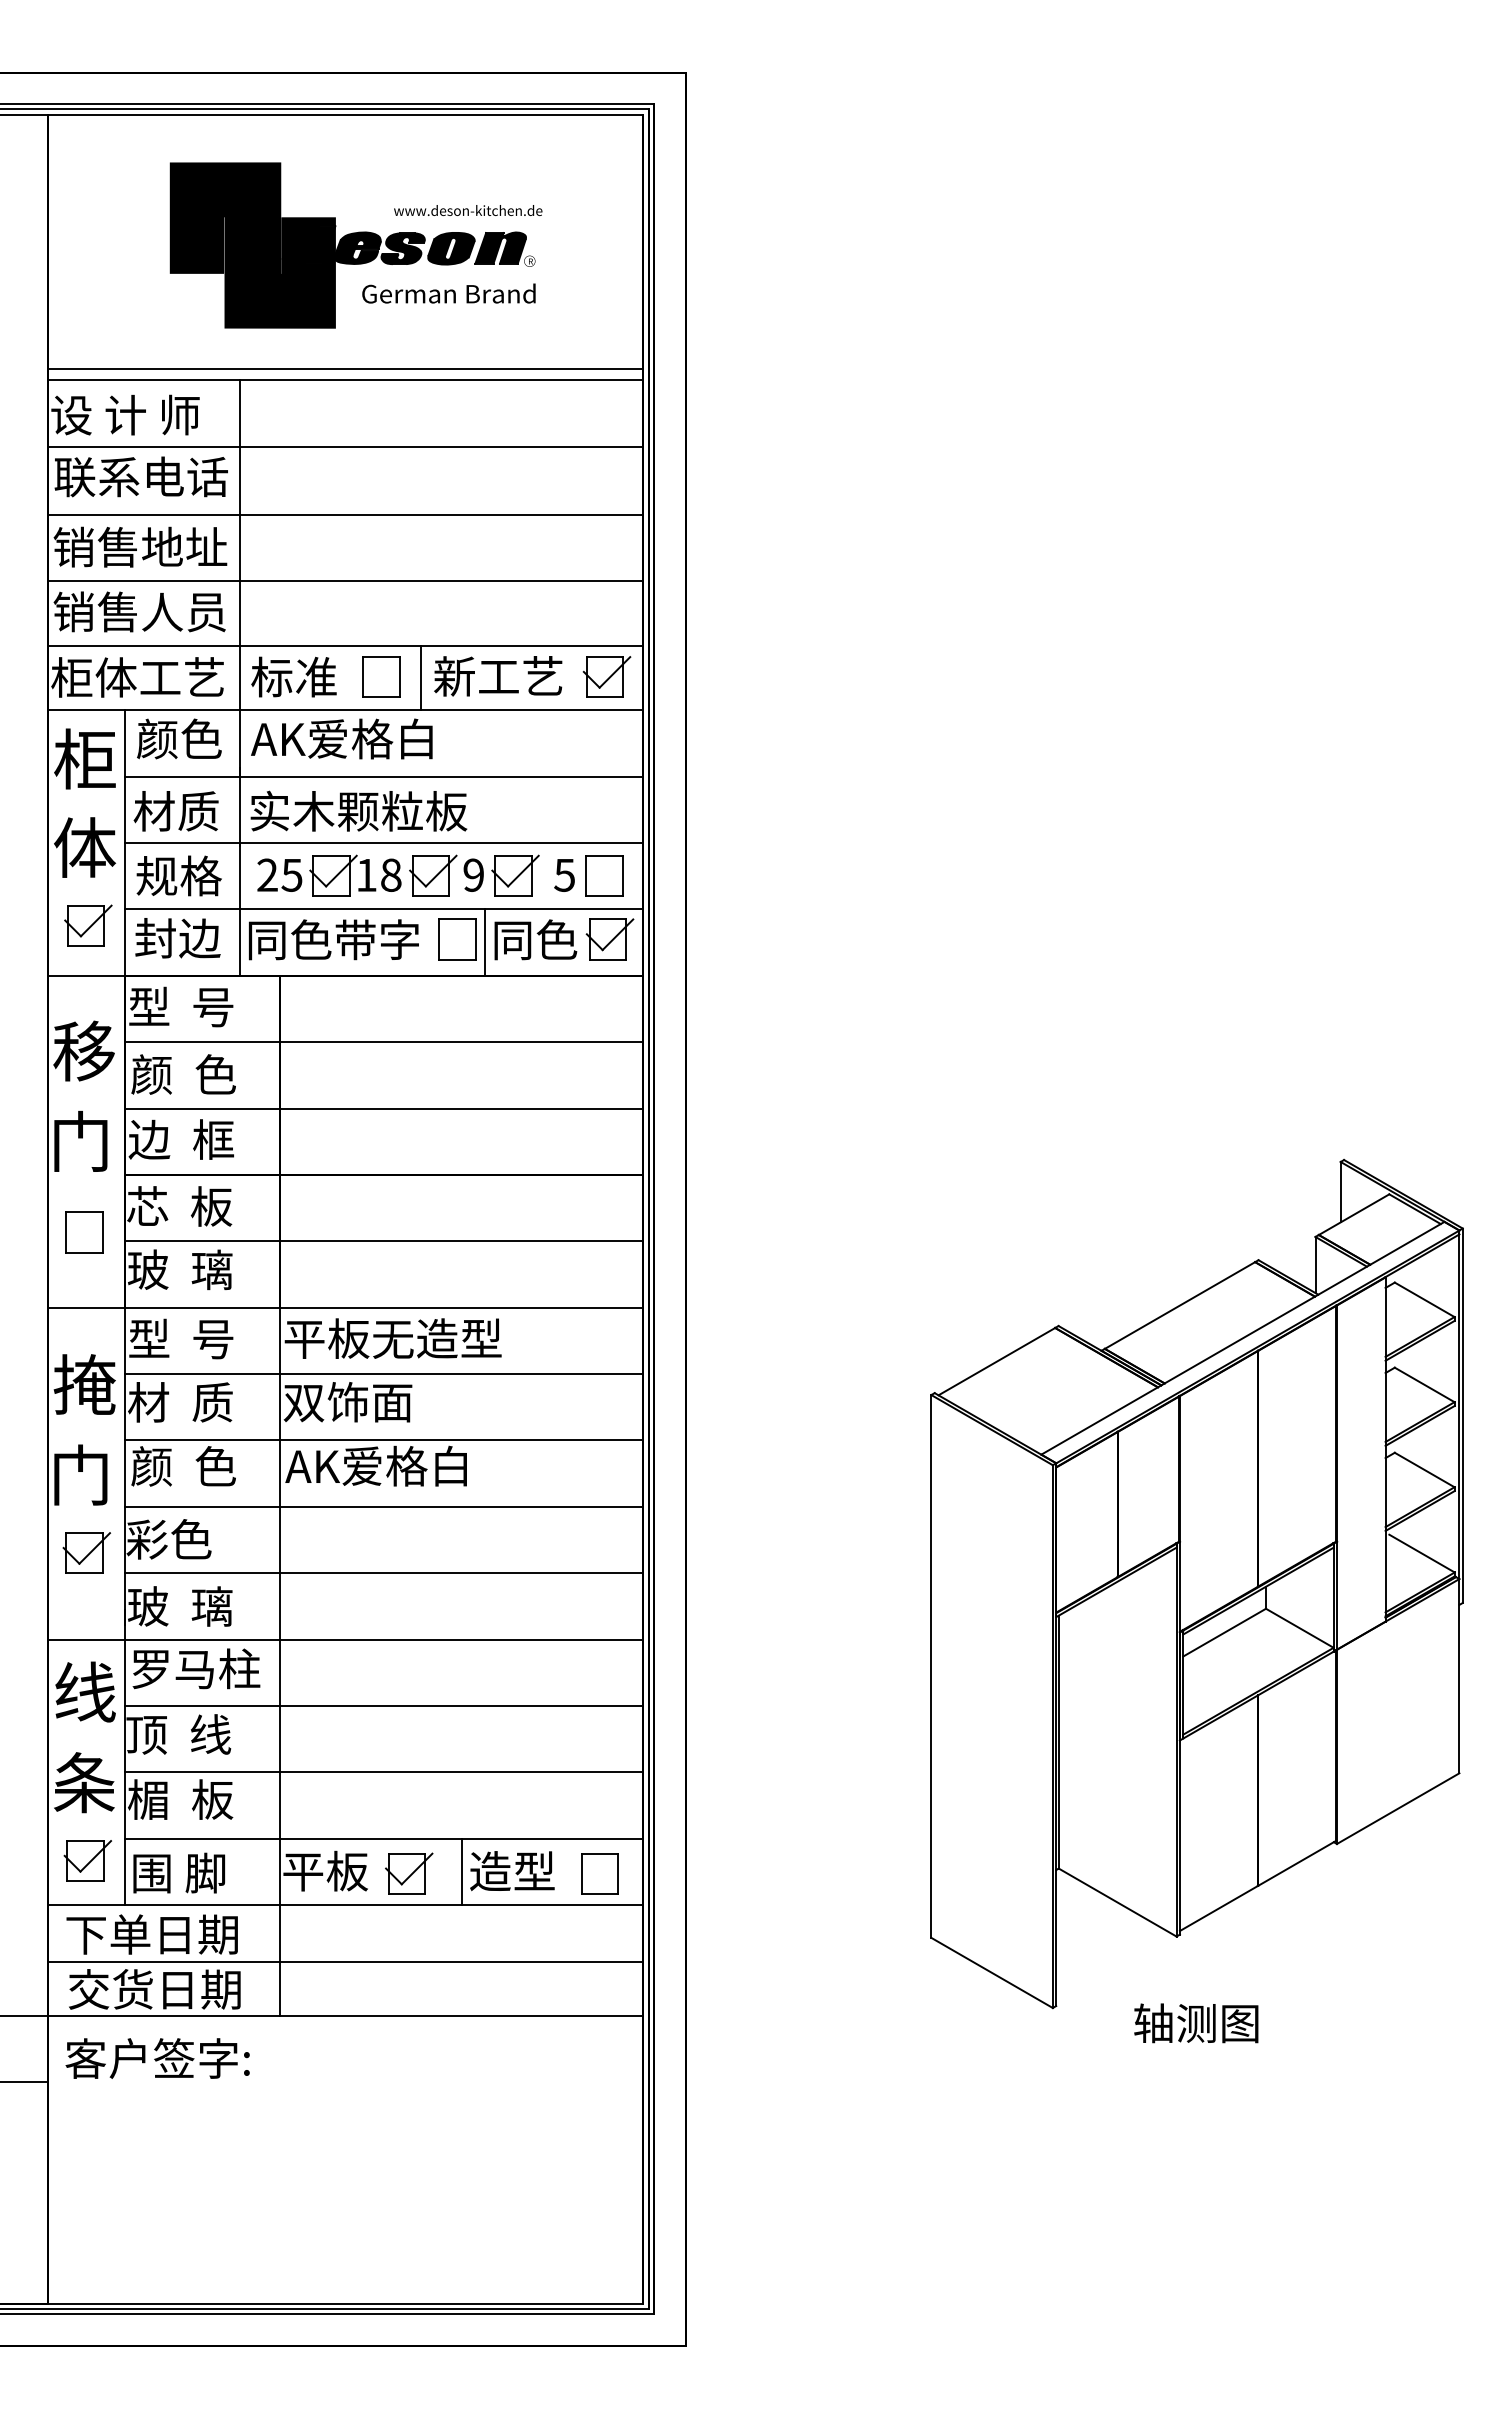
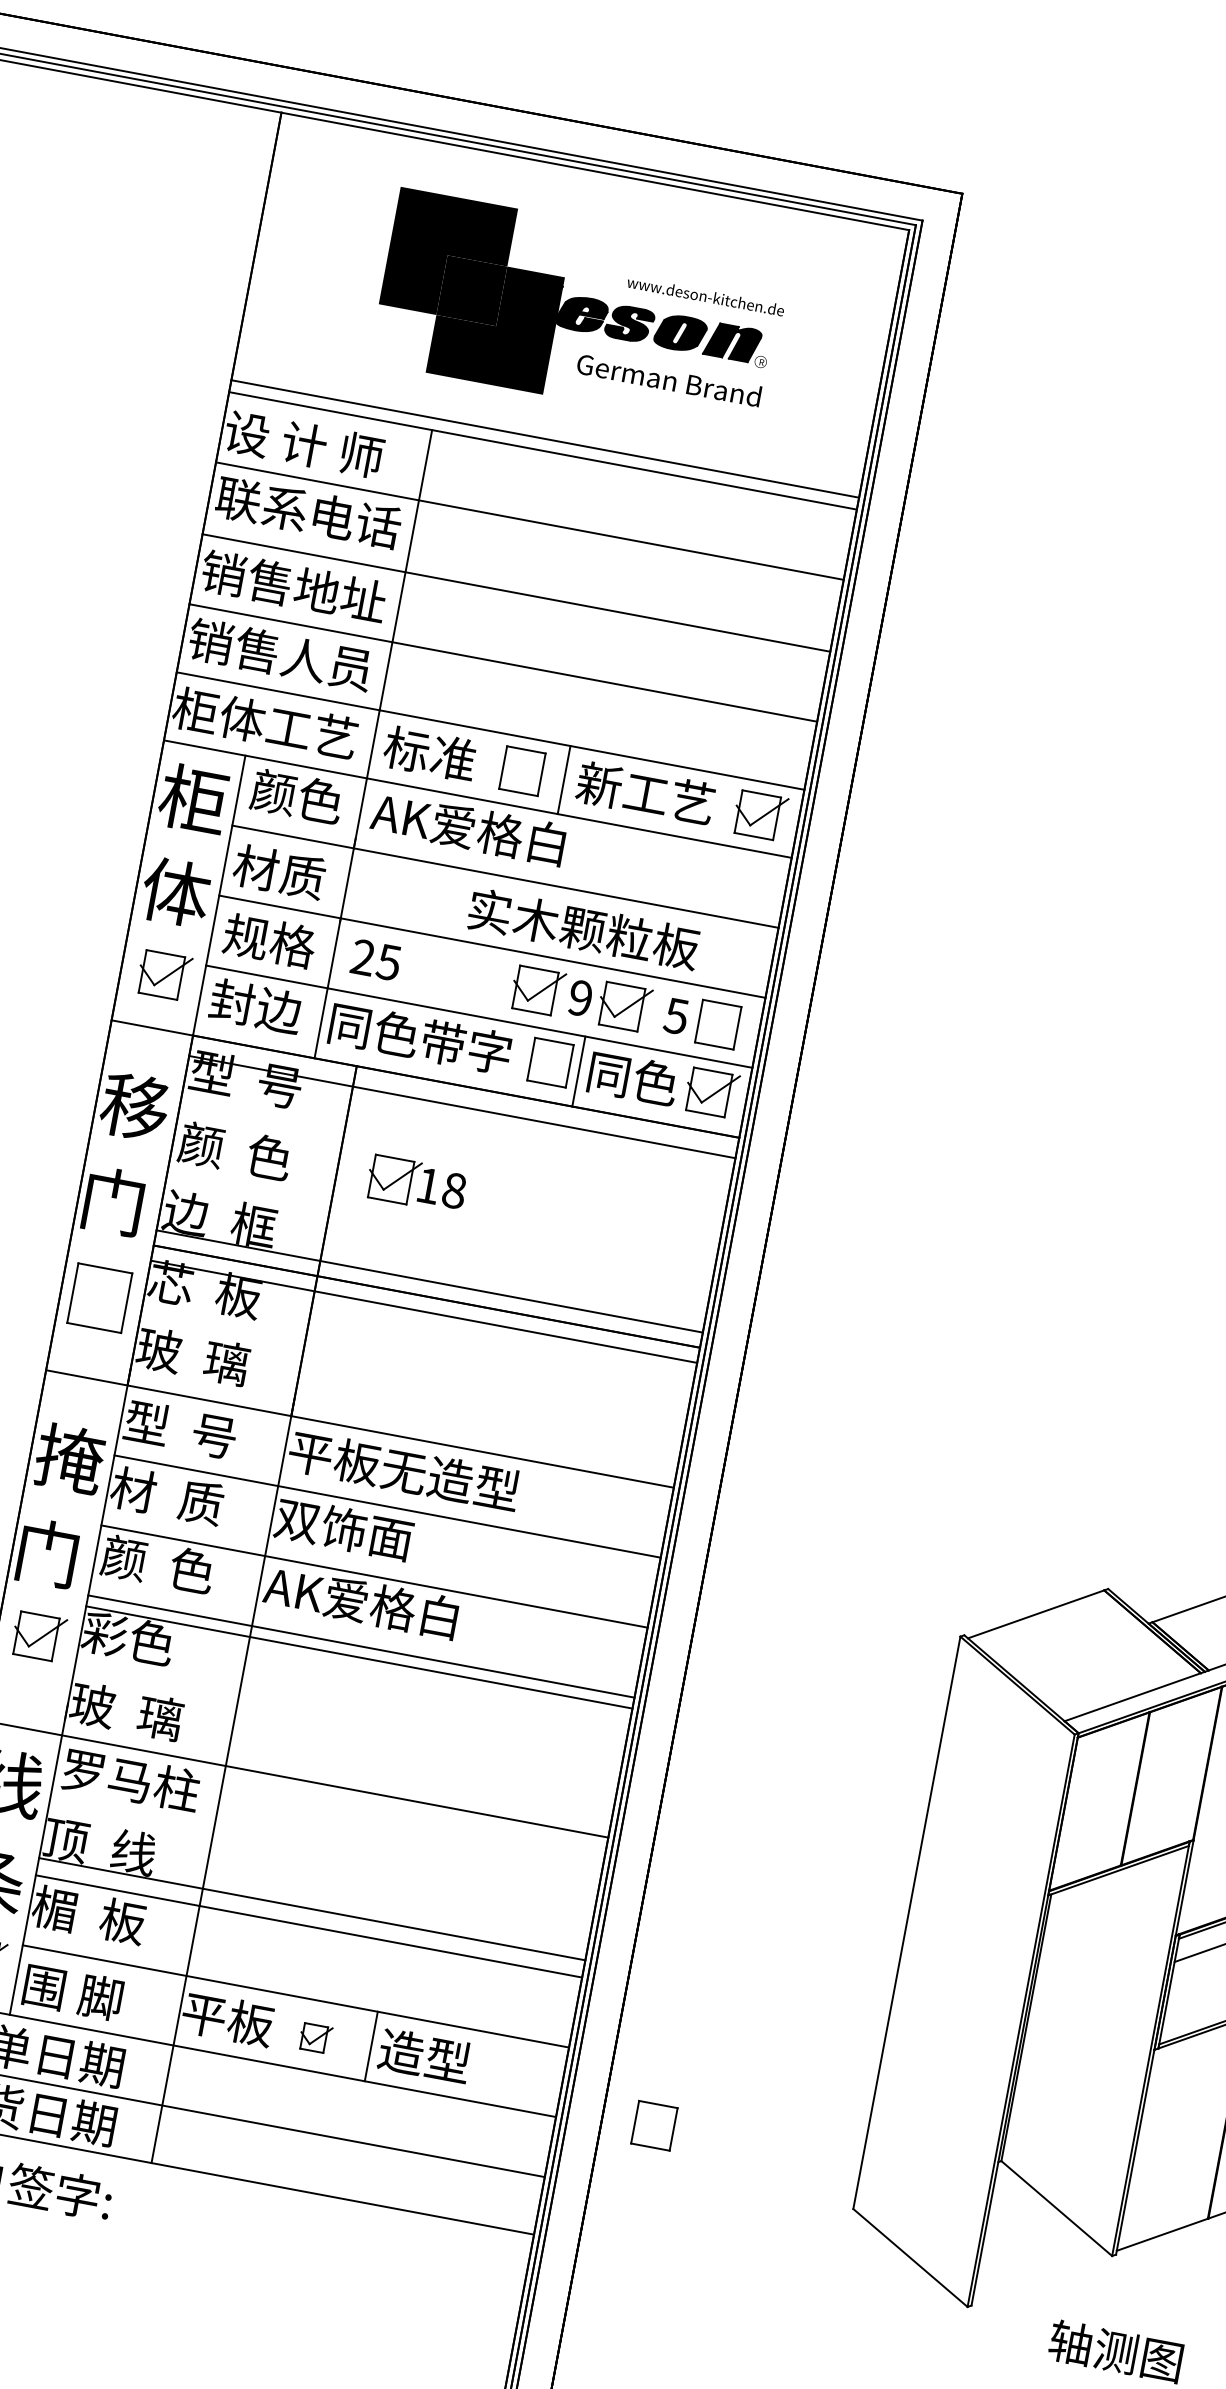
text: (358, 810) -> (583, 928), moved
part: (355, 875) -> (416, 1183), moved
line: (384, 1042) -> (462, 1107), moved
line: (384, 1108) -> (430, 1281), moved
part: (84, 1232) -> (99, 1298), size x1.4
line: (384, 1241) -> (424, 1312), moved
line: (384, 1573) -> (359, 1657), moved
line: (384, 1705) -> (312, 1908), moved
part: (409, 1873) -> (315, 2038), size x0.6
part: (599, 1873) -> (654, 2125), moved

